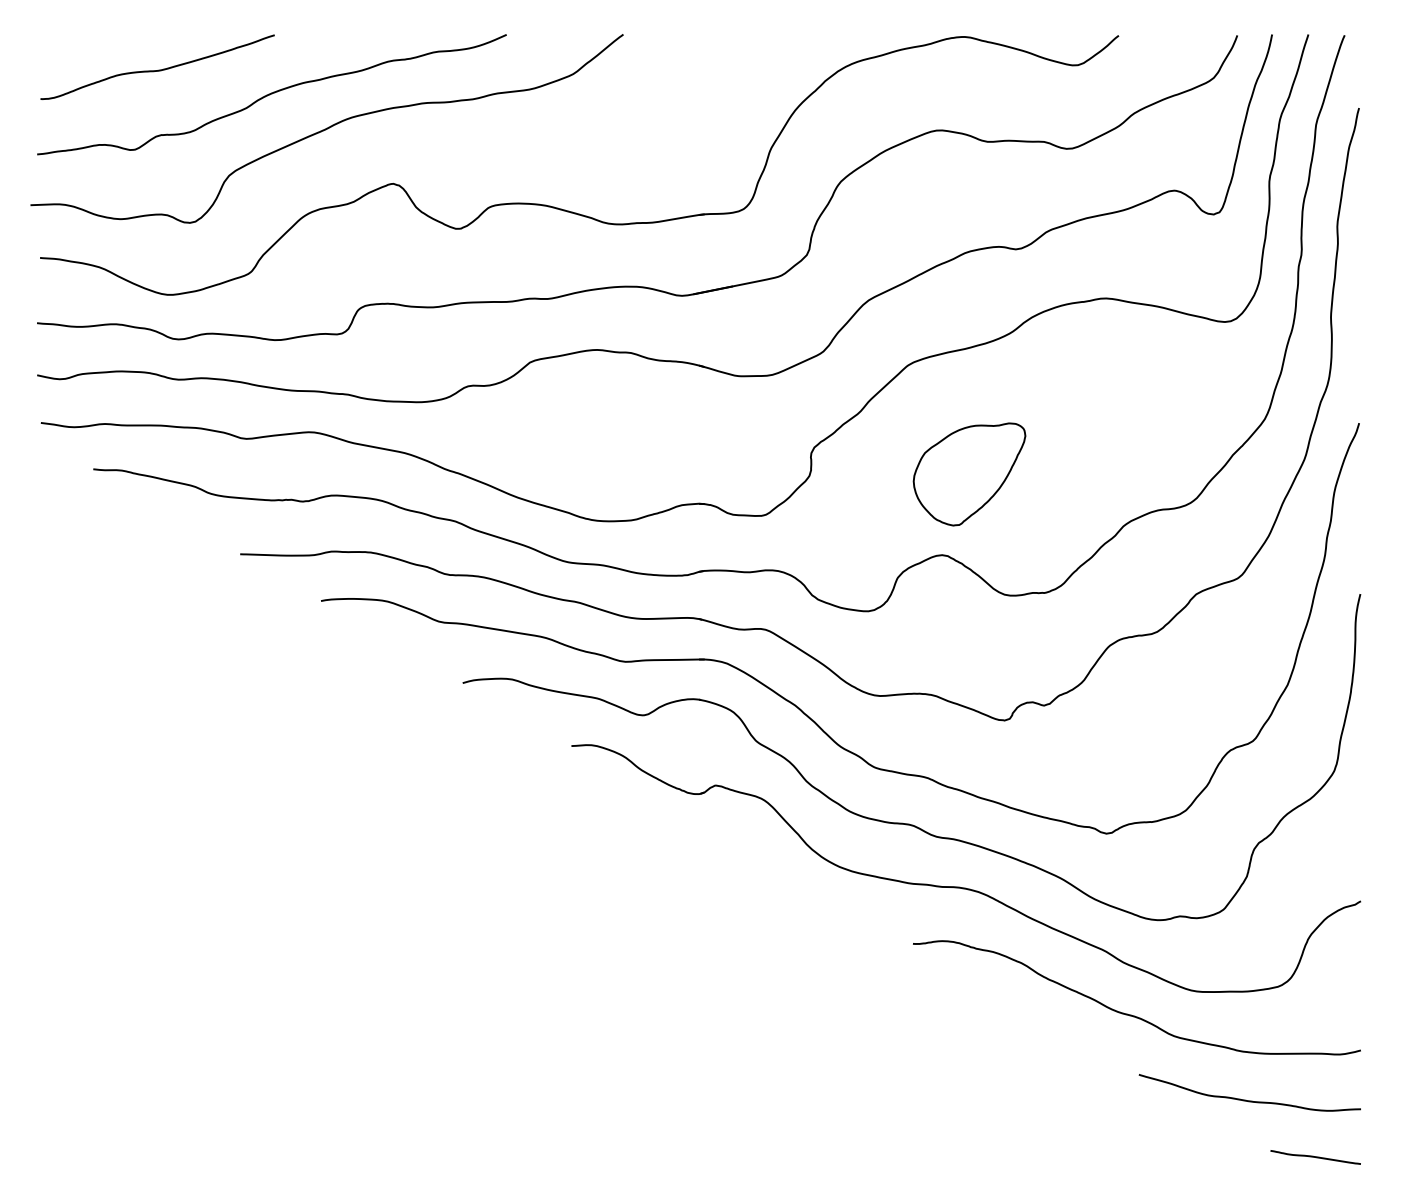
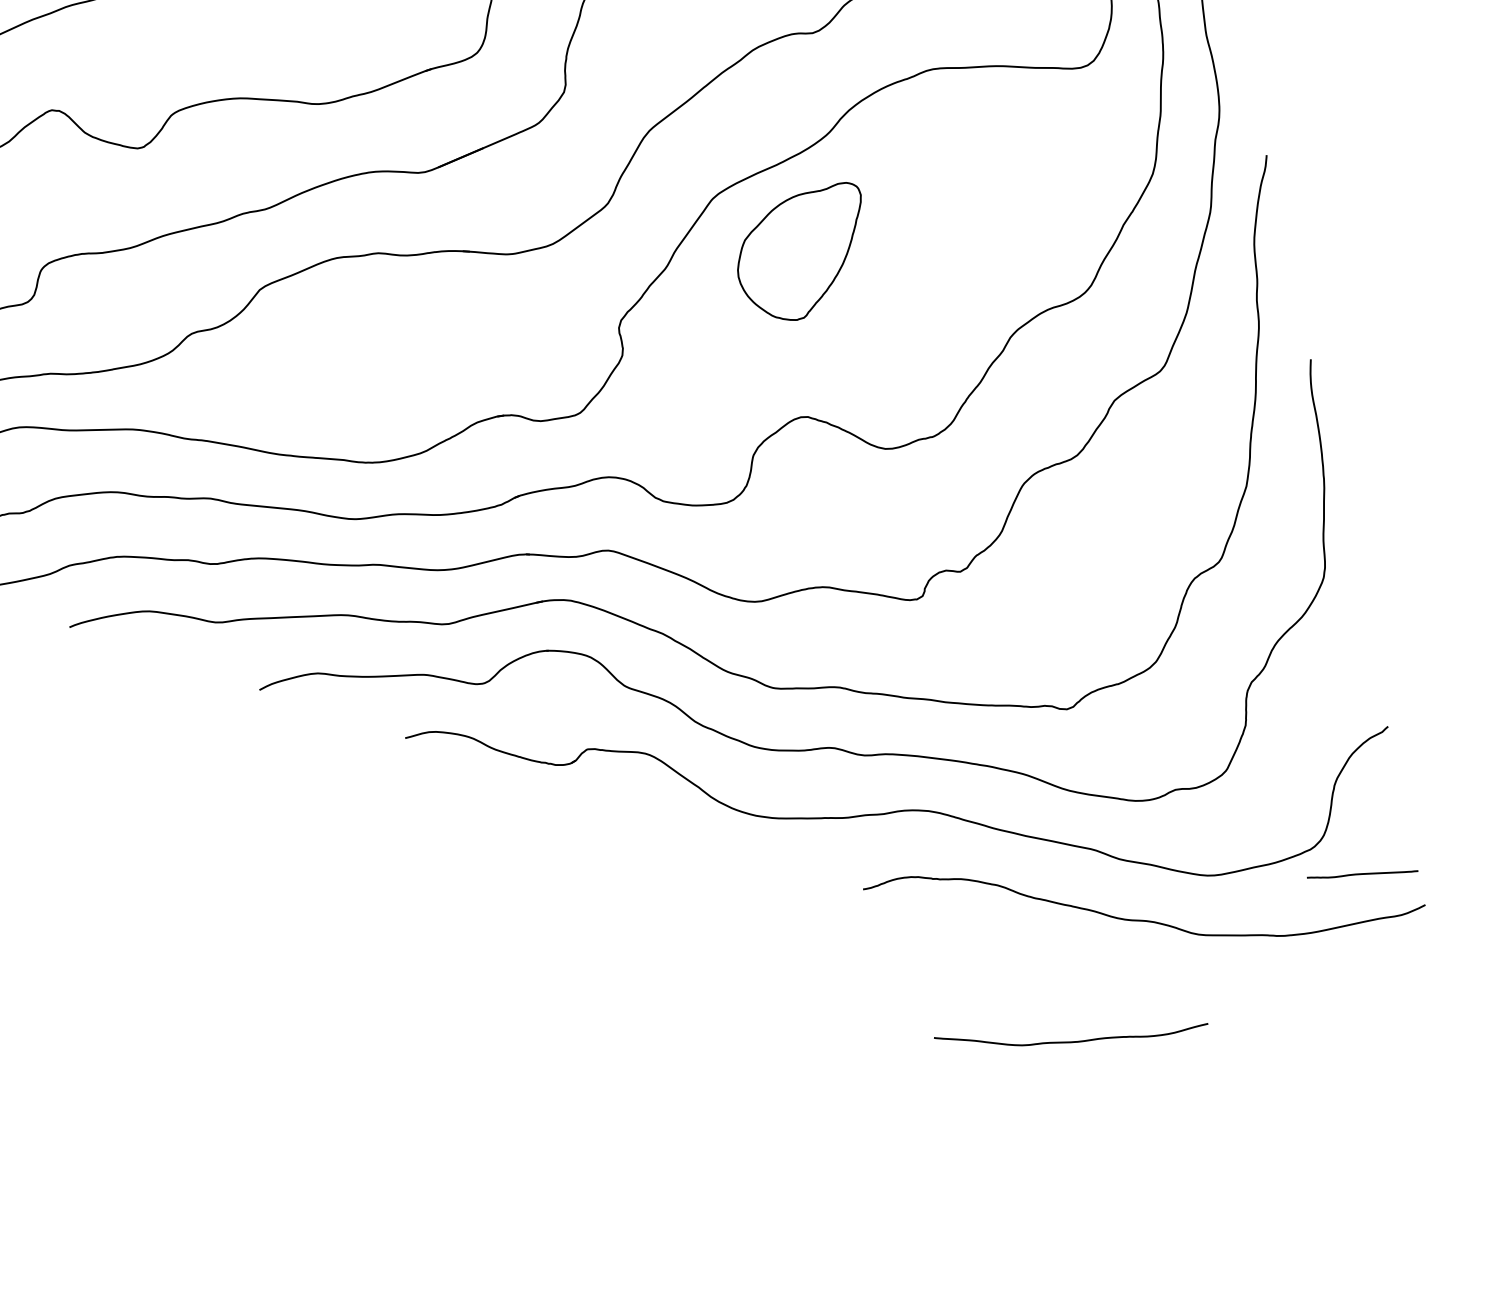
part: (969, 474) -> (803, 254), moved
curve: (1249, 1100) -> (1072, 1041), moved
curve: (1315, 1157) -> (1362, 874), moved

